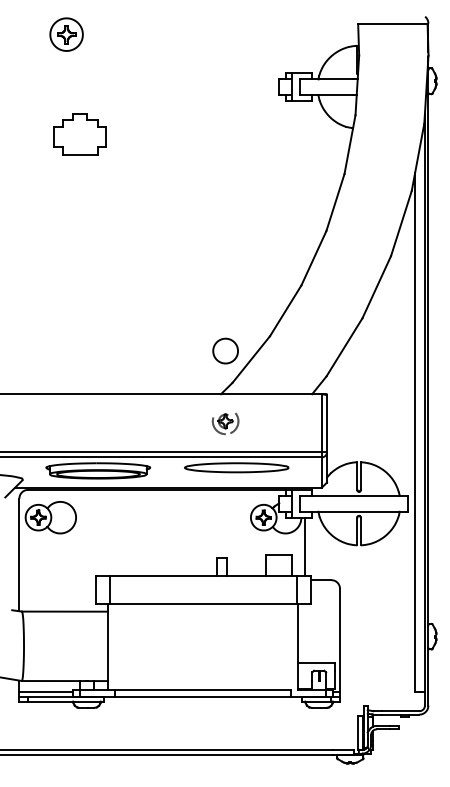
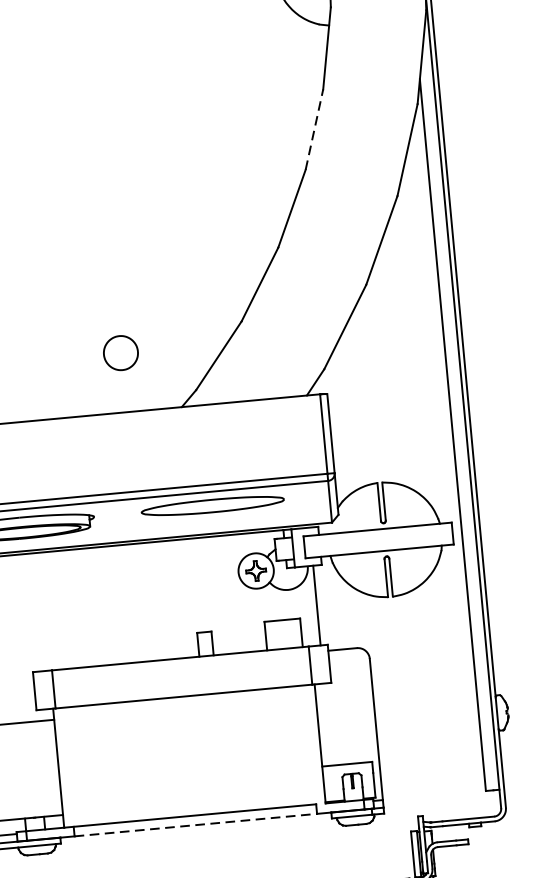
line: (335, 202) -> (314, 129), solid -> dashed
part: (225, 350) -> (120, 352), moved
part: (225, 423) -> (191, 446), removed
line: (203, 697) -> (196, 825), solid -> dashed

